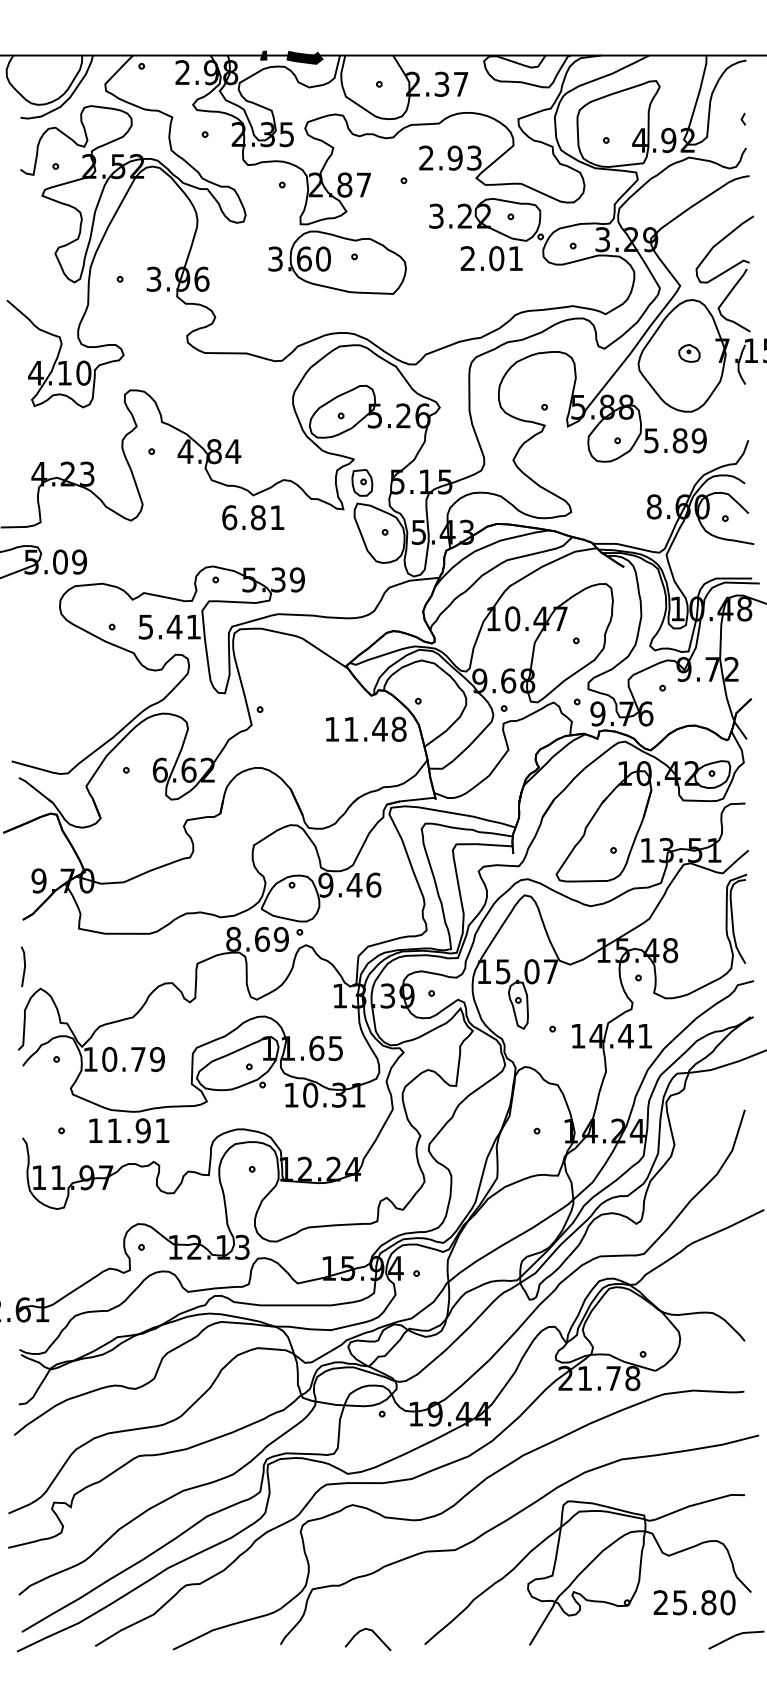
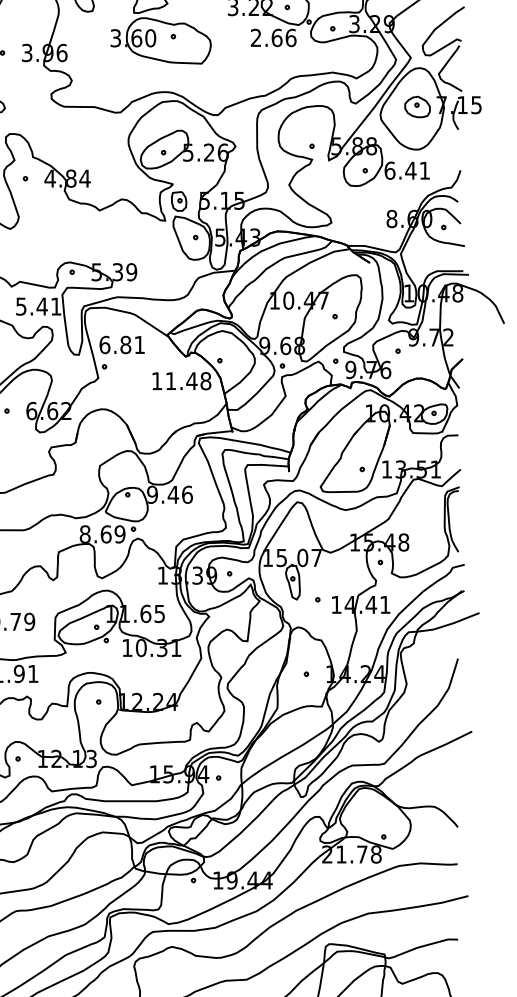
text: (506, 258) -> (284, 37), 2.01 -> 2.66
part: (689, 353) -> (417, 107), size x1.67
text: (675, 440) -> (407, 170), 5.89 -> 6.41
text: (253, 517) -> (122, 344), moved

